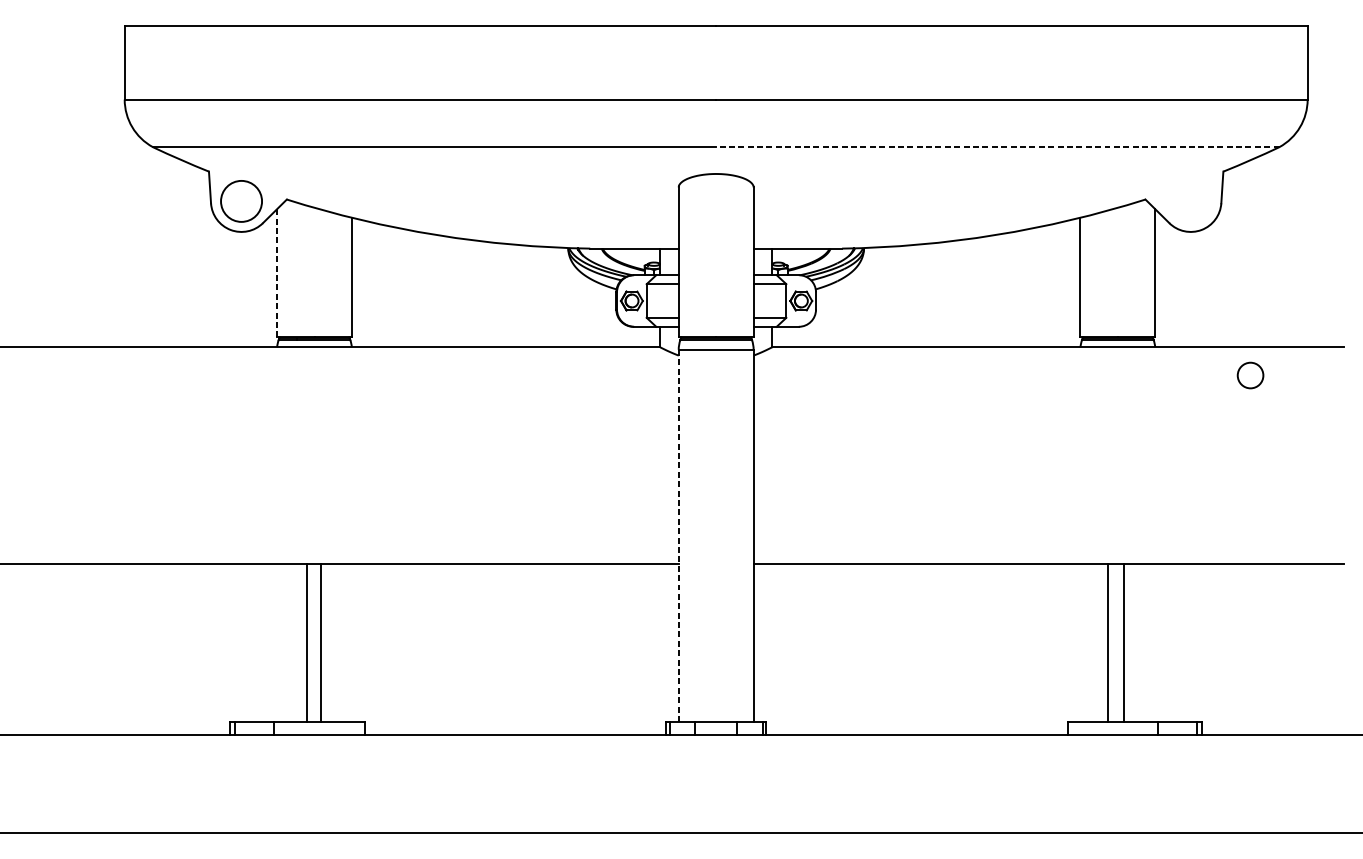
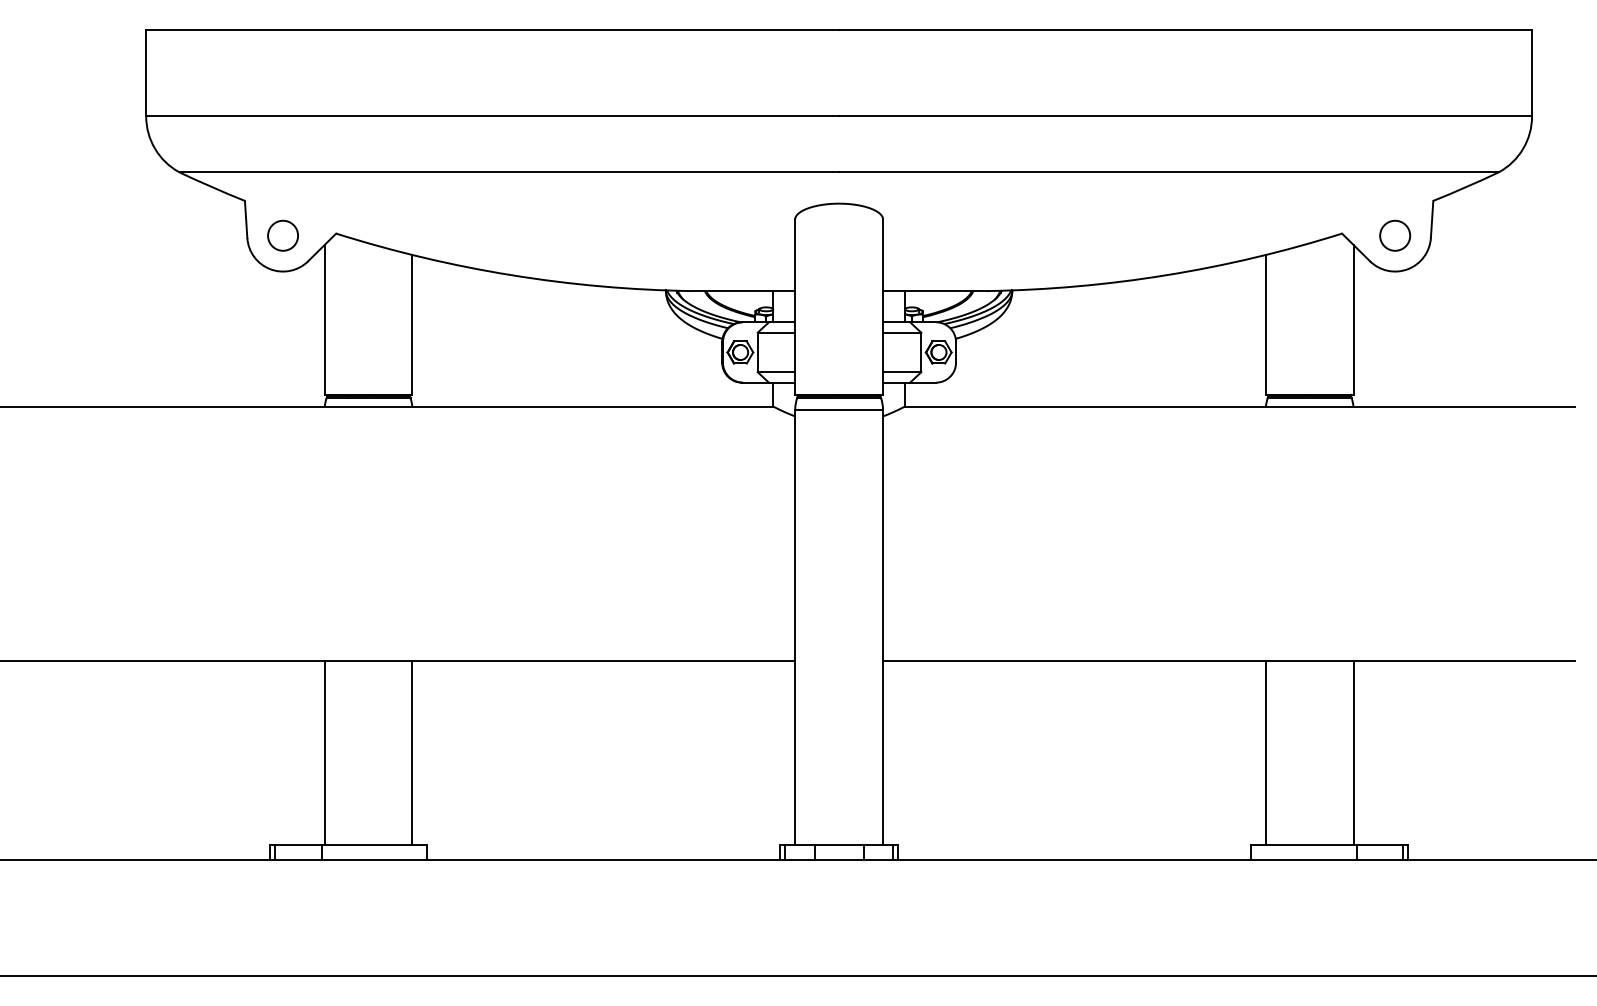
line: (998, 147) -> (1169, 172), dashed -> solid
circle: (241, 201) -> (283, 235), size x0.62
line: (276, 273) -> (324, 320), dashed -> solid
circle: (1250, 375) -> (1395, 235), moved
line: (678, 535) -> (795, 627), dashed -> solid
line: (306, 642) -> (412, 752), moved
line: (321, 642) -> (324, 752), moved
line: (1107, 642) -> (1265, 752), moved
line: (1123, 642) -> (1353, 752), moved

